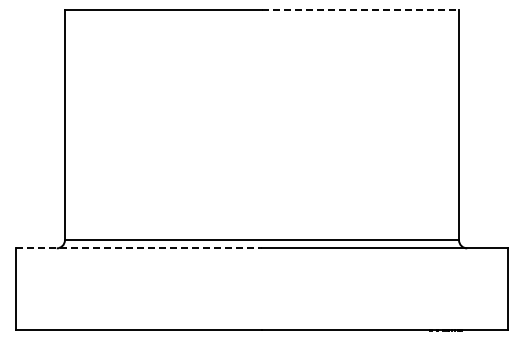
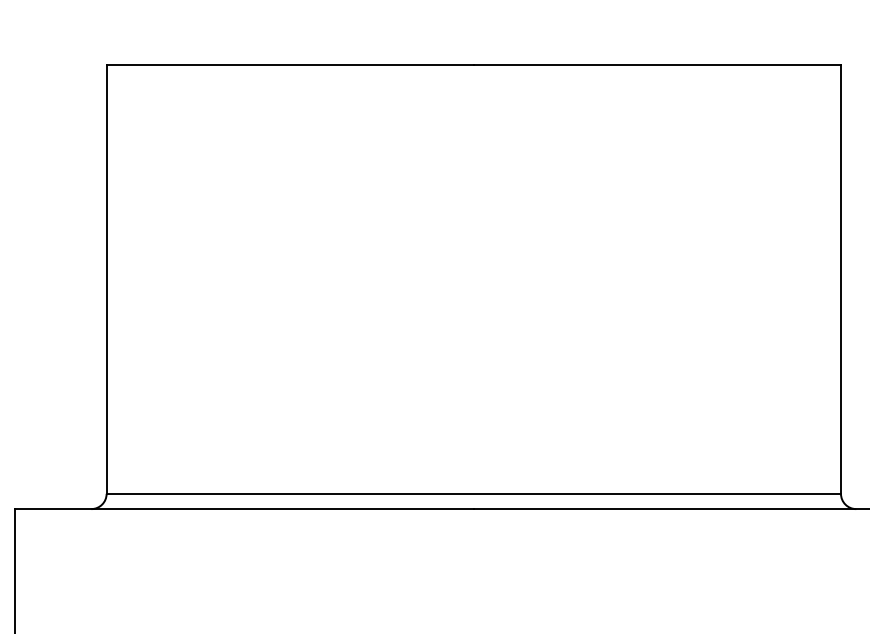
line: (360, 10) -> (657, 65), dashed -> solid
line: (139, 248) -> (245, 509), dashed -> solid

